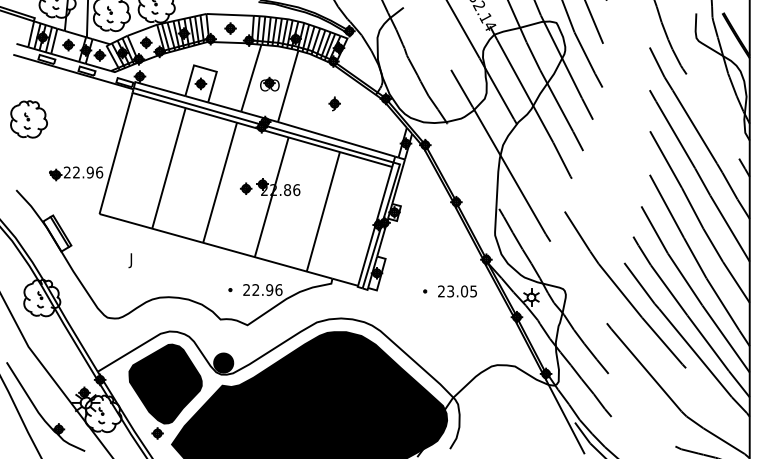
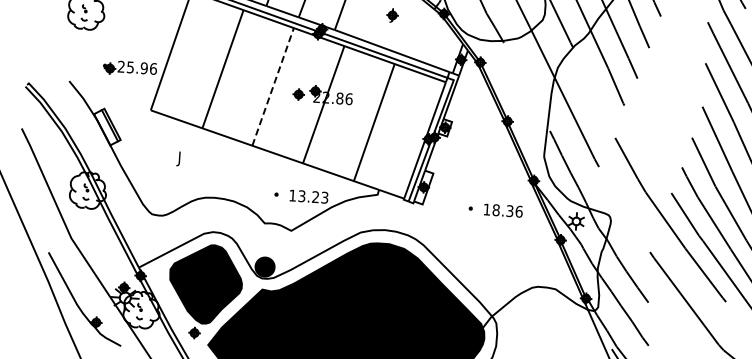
text: (76, 172) -> (130, 67), 22.96 -> 25.96
line: (220, 182) -> (273, 86), solid -> dashed
text: (262, 290) -> (308, 197), 22.96 -> 13.23
text: (457, 291) -> (503, 210), 23.05 -> 18.36

